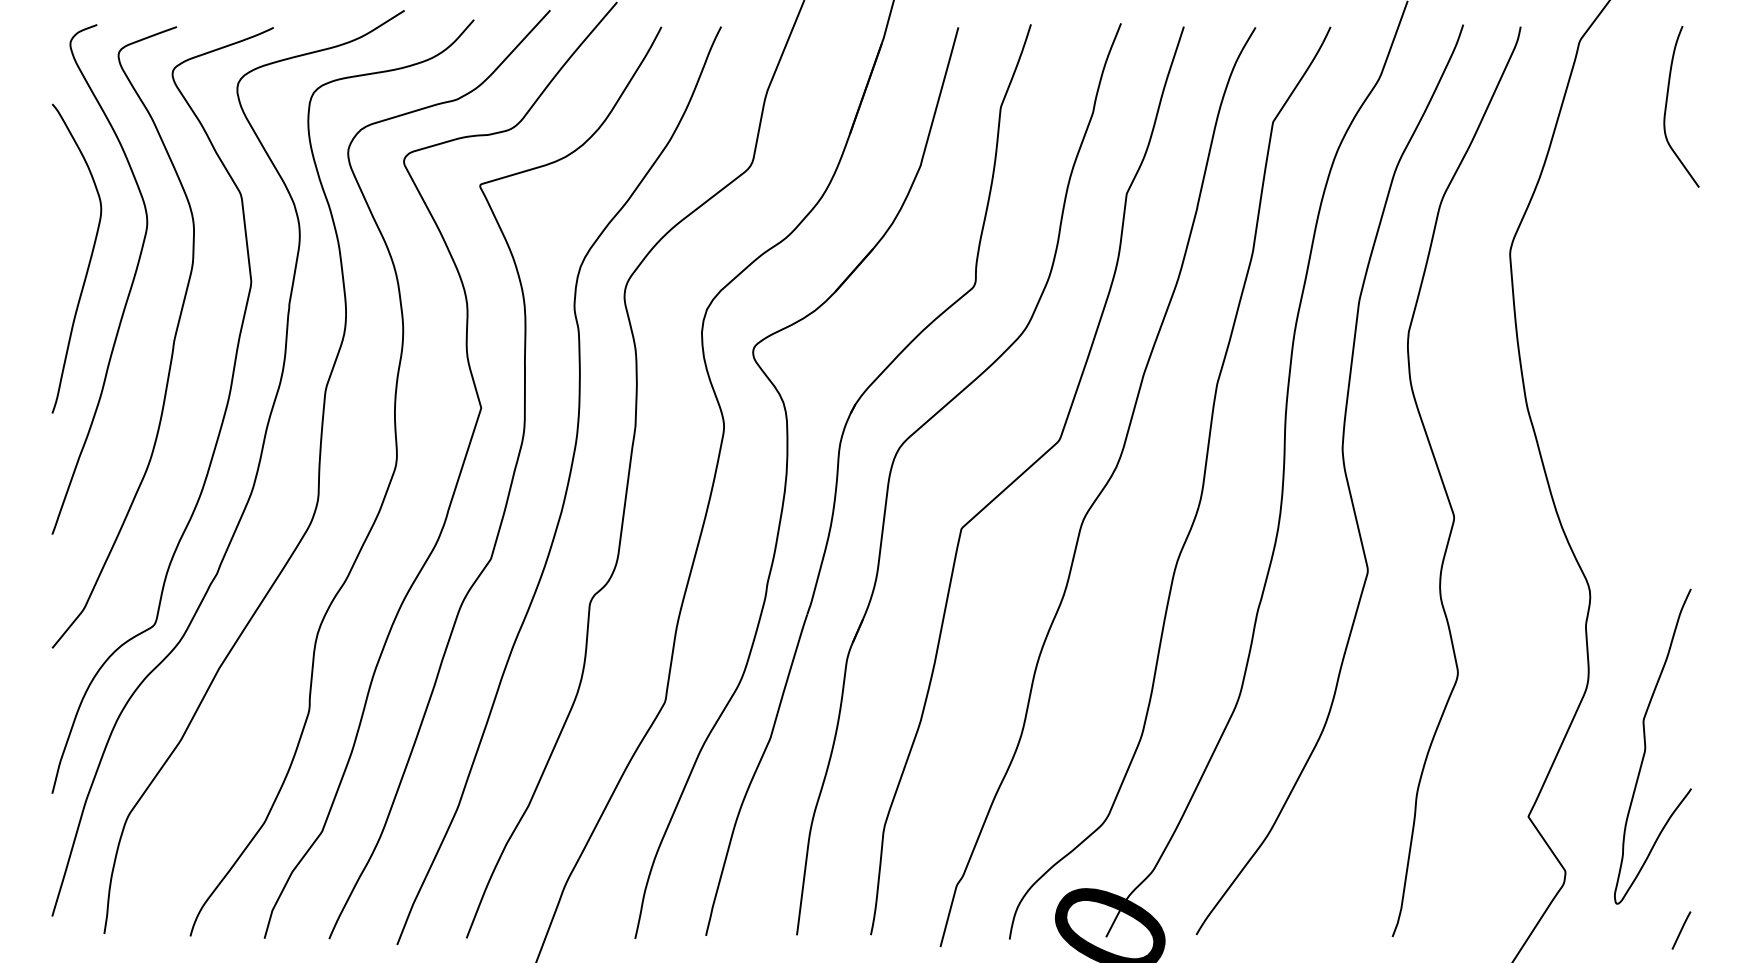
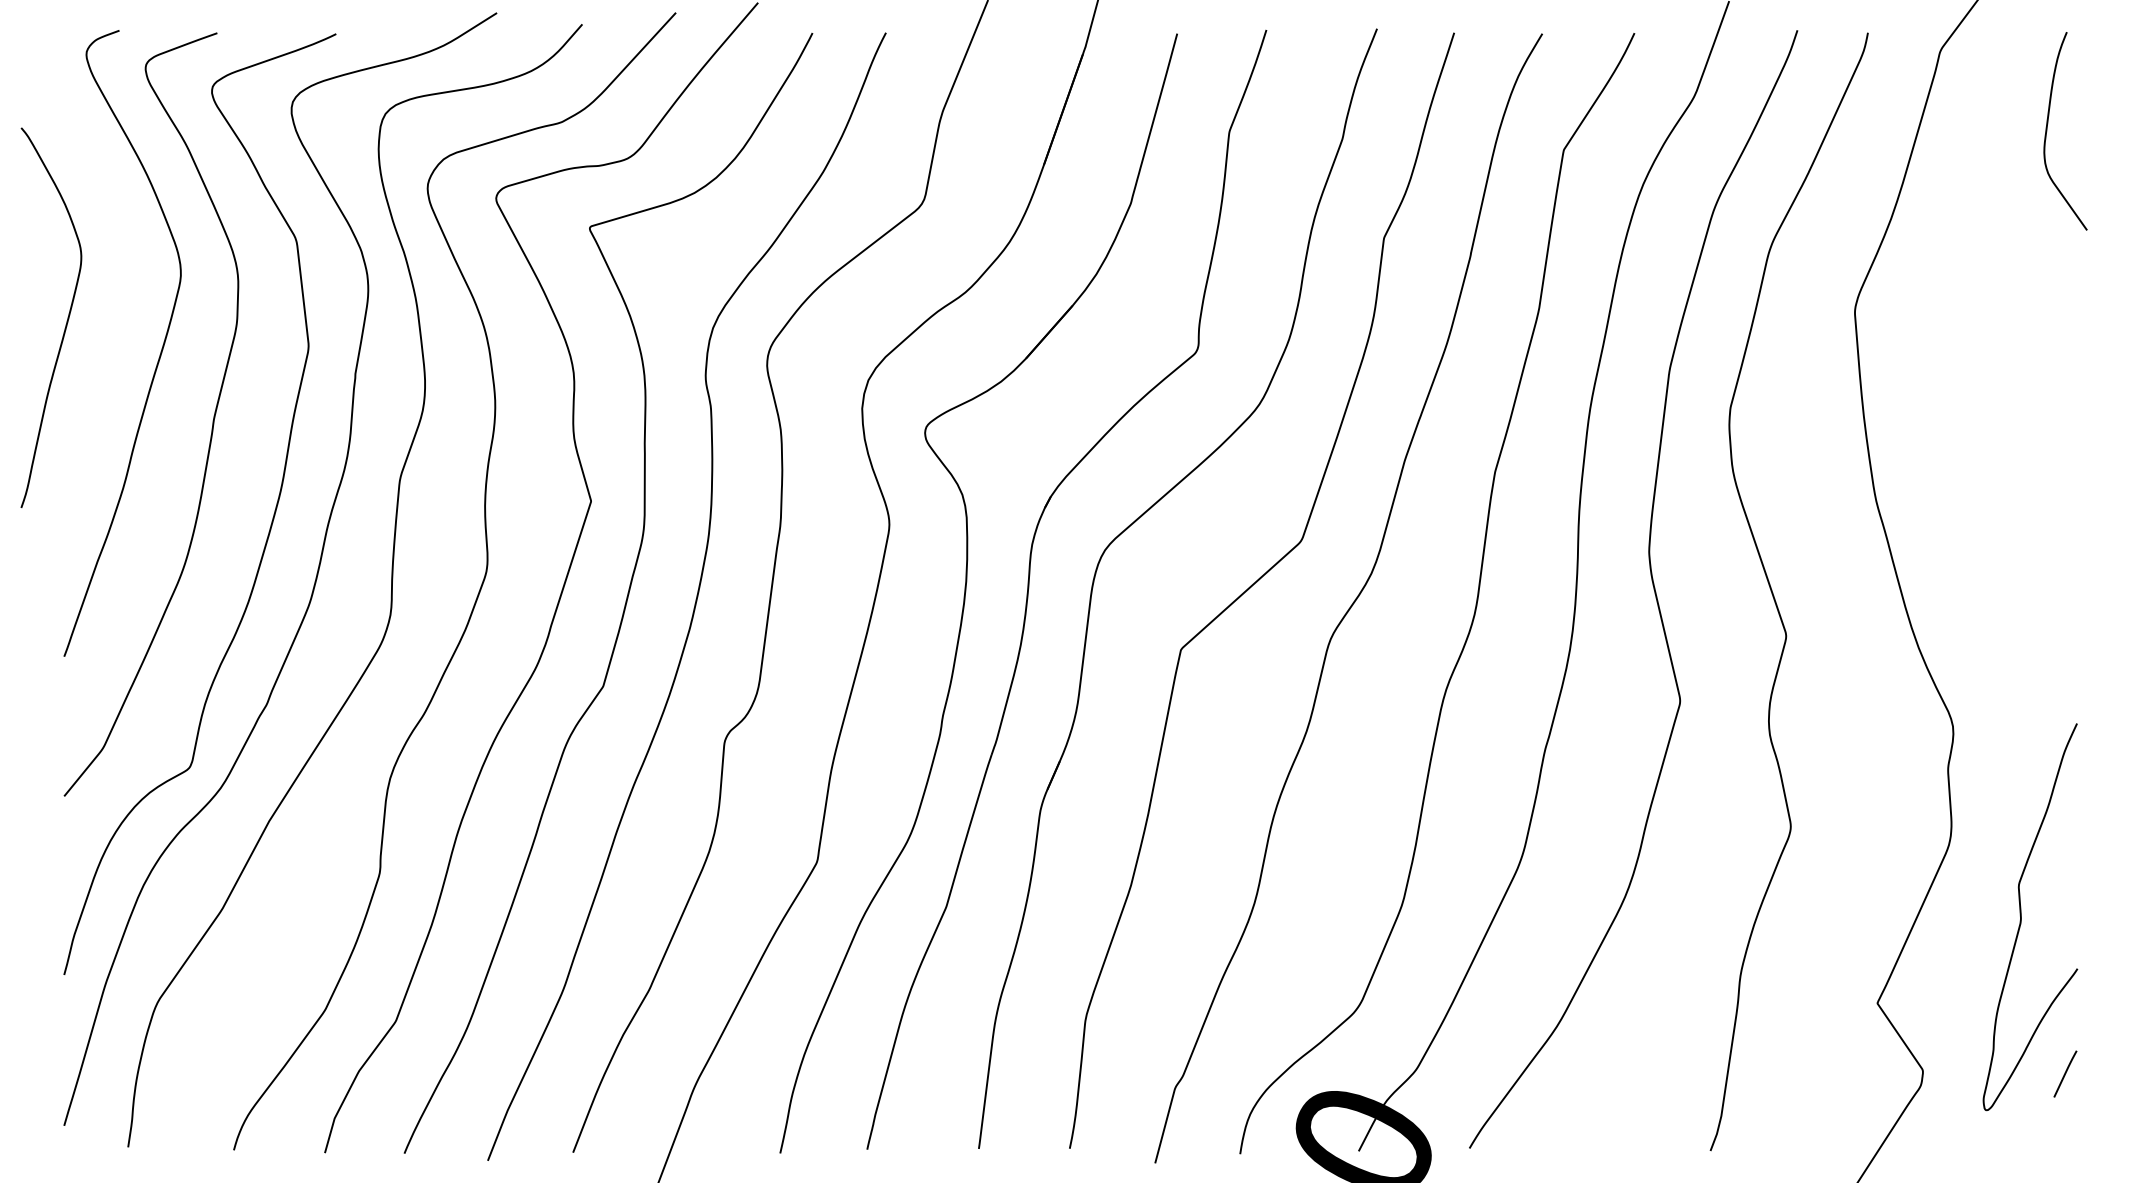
curve: (89, 260) -> (66, 320), moved
line: (1681, 930) -> (2065, 1073), moved

